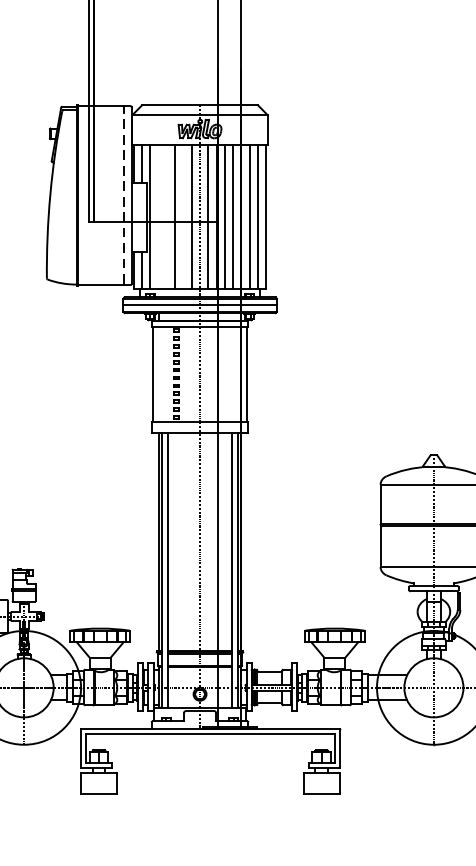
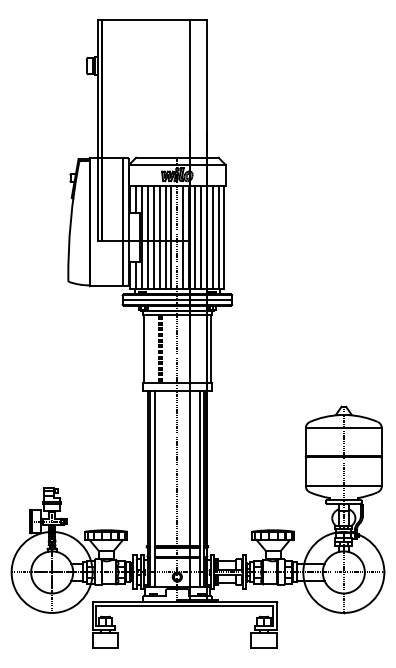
line: (124, 196) -> (123, 222), dashed -> solid
line: (158, 217) -> (147, 237), added
line: (166, 217) -> (153, 237), added
line: (183, 217) -> (165, 237), added

